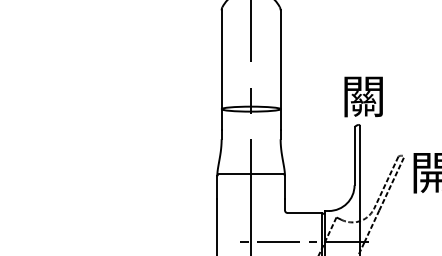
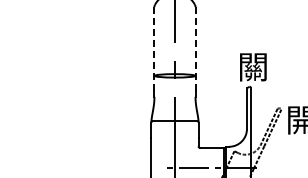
line: (221, 69) -> (154, 48), solid -> dashed
line: (280, 69) -> (195, 48), solid -> dashed

